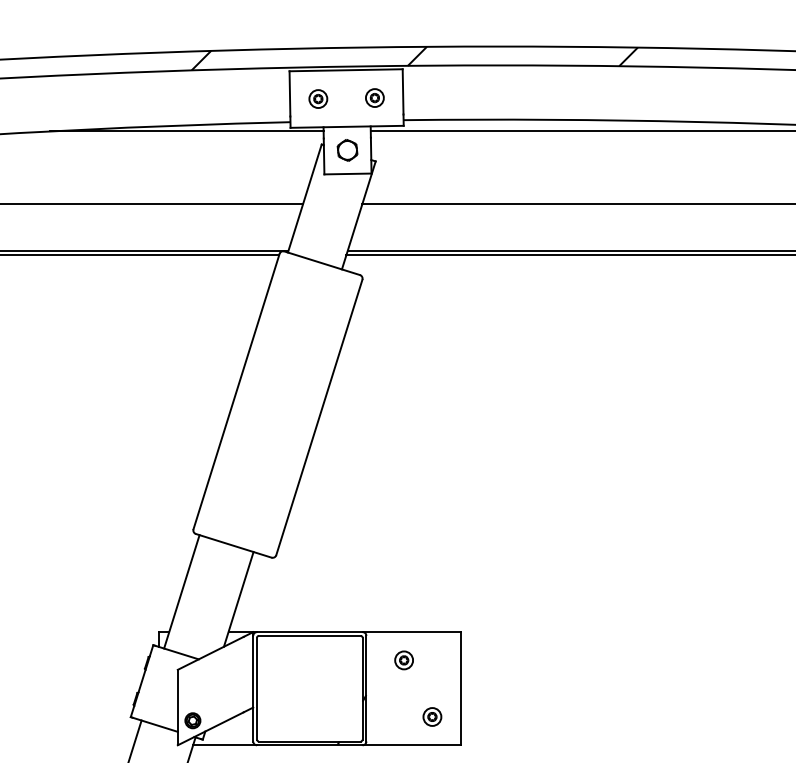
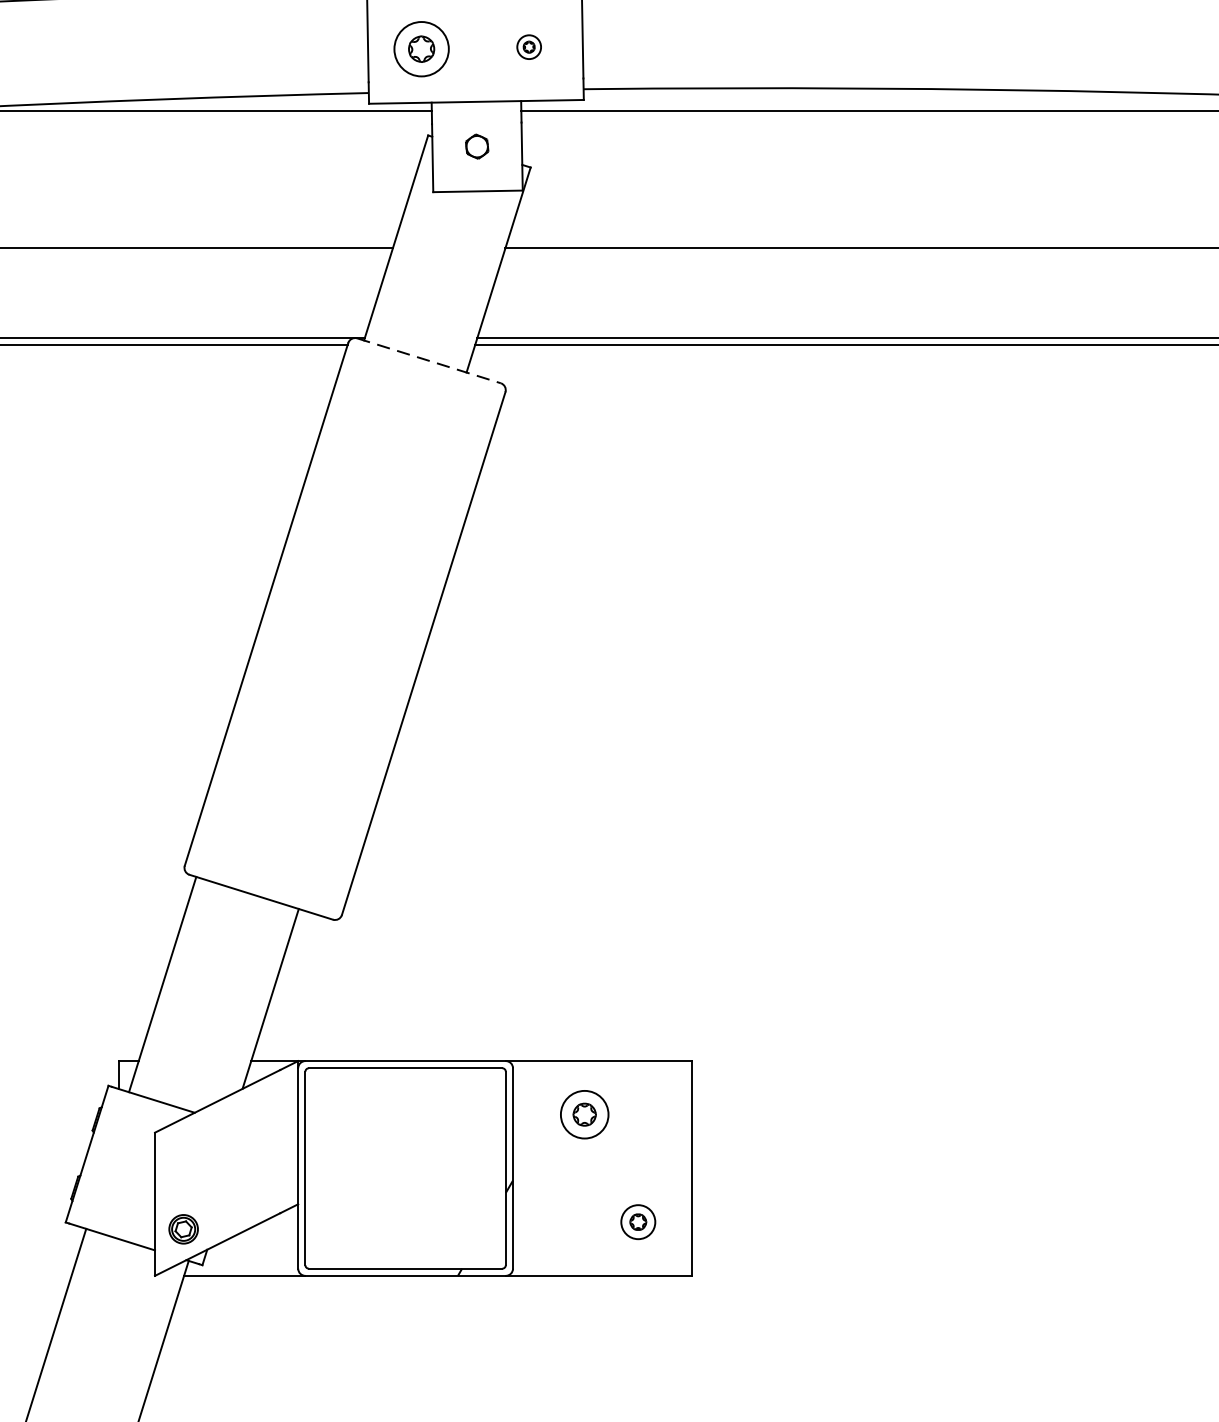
part: (374, 97) -> (528, 46), size x0.7
part: (318, 98) -> (422, 48), size x1.6
part: (347, 150) -> (477, 146), size x0.6
line: (322, 263) -> (429, 361), solid -> dashed
part: (403, 660) -> (583, 1114), size x1.4

